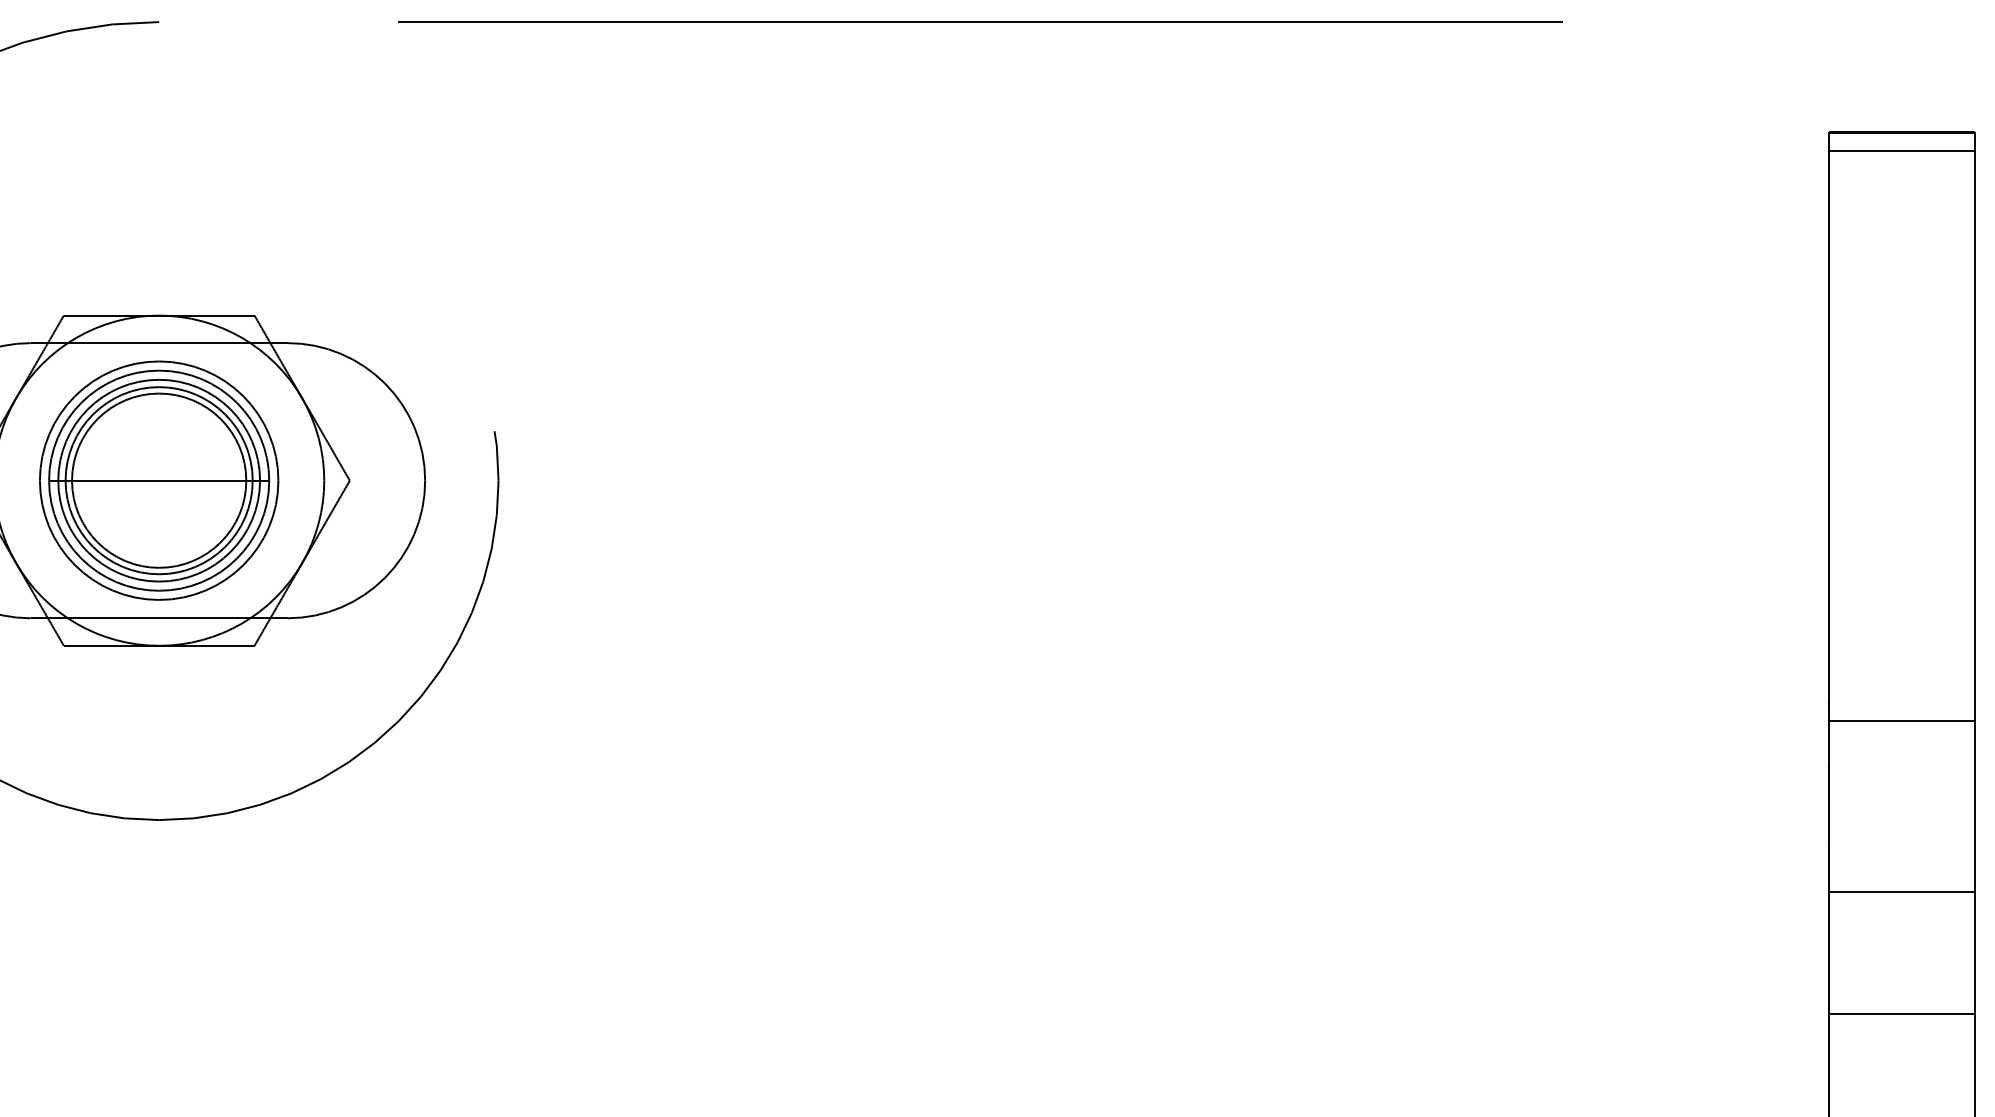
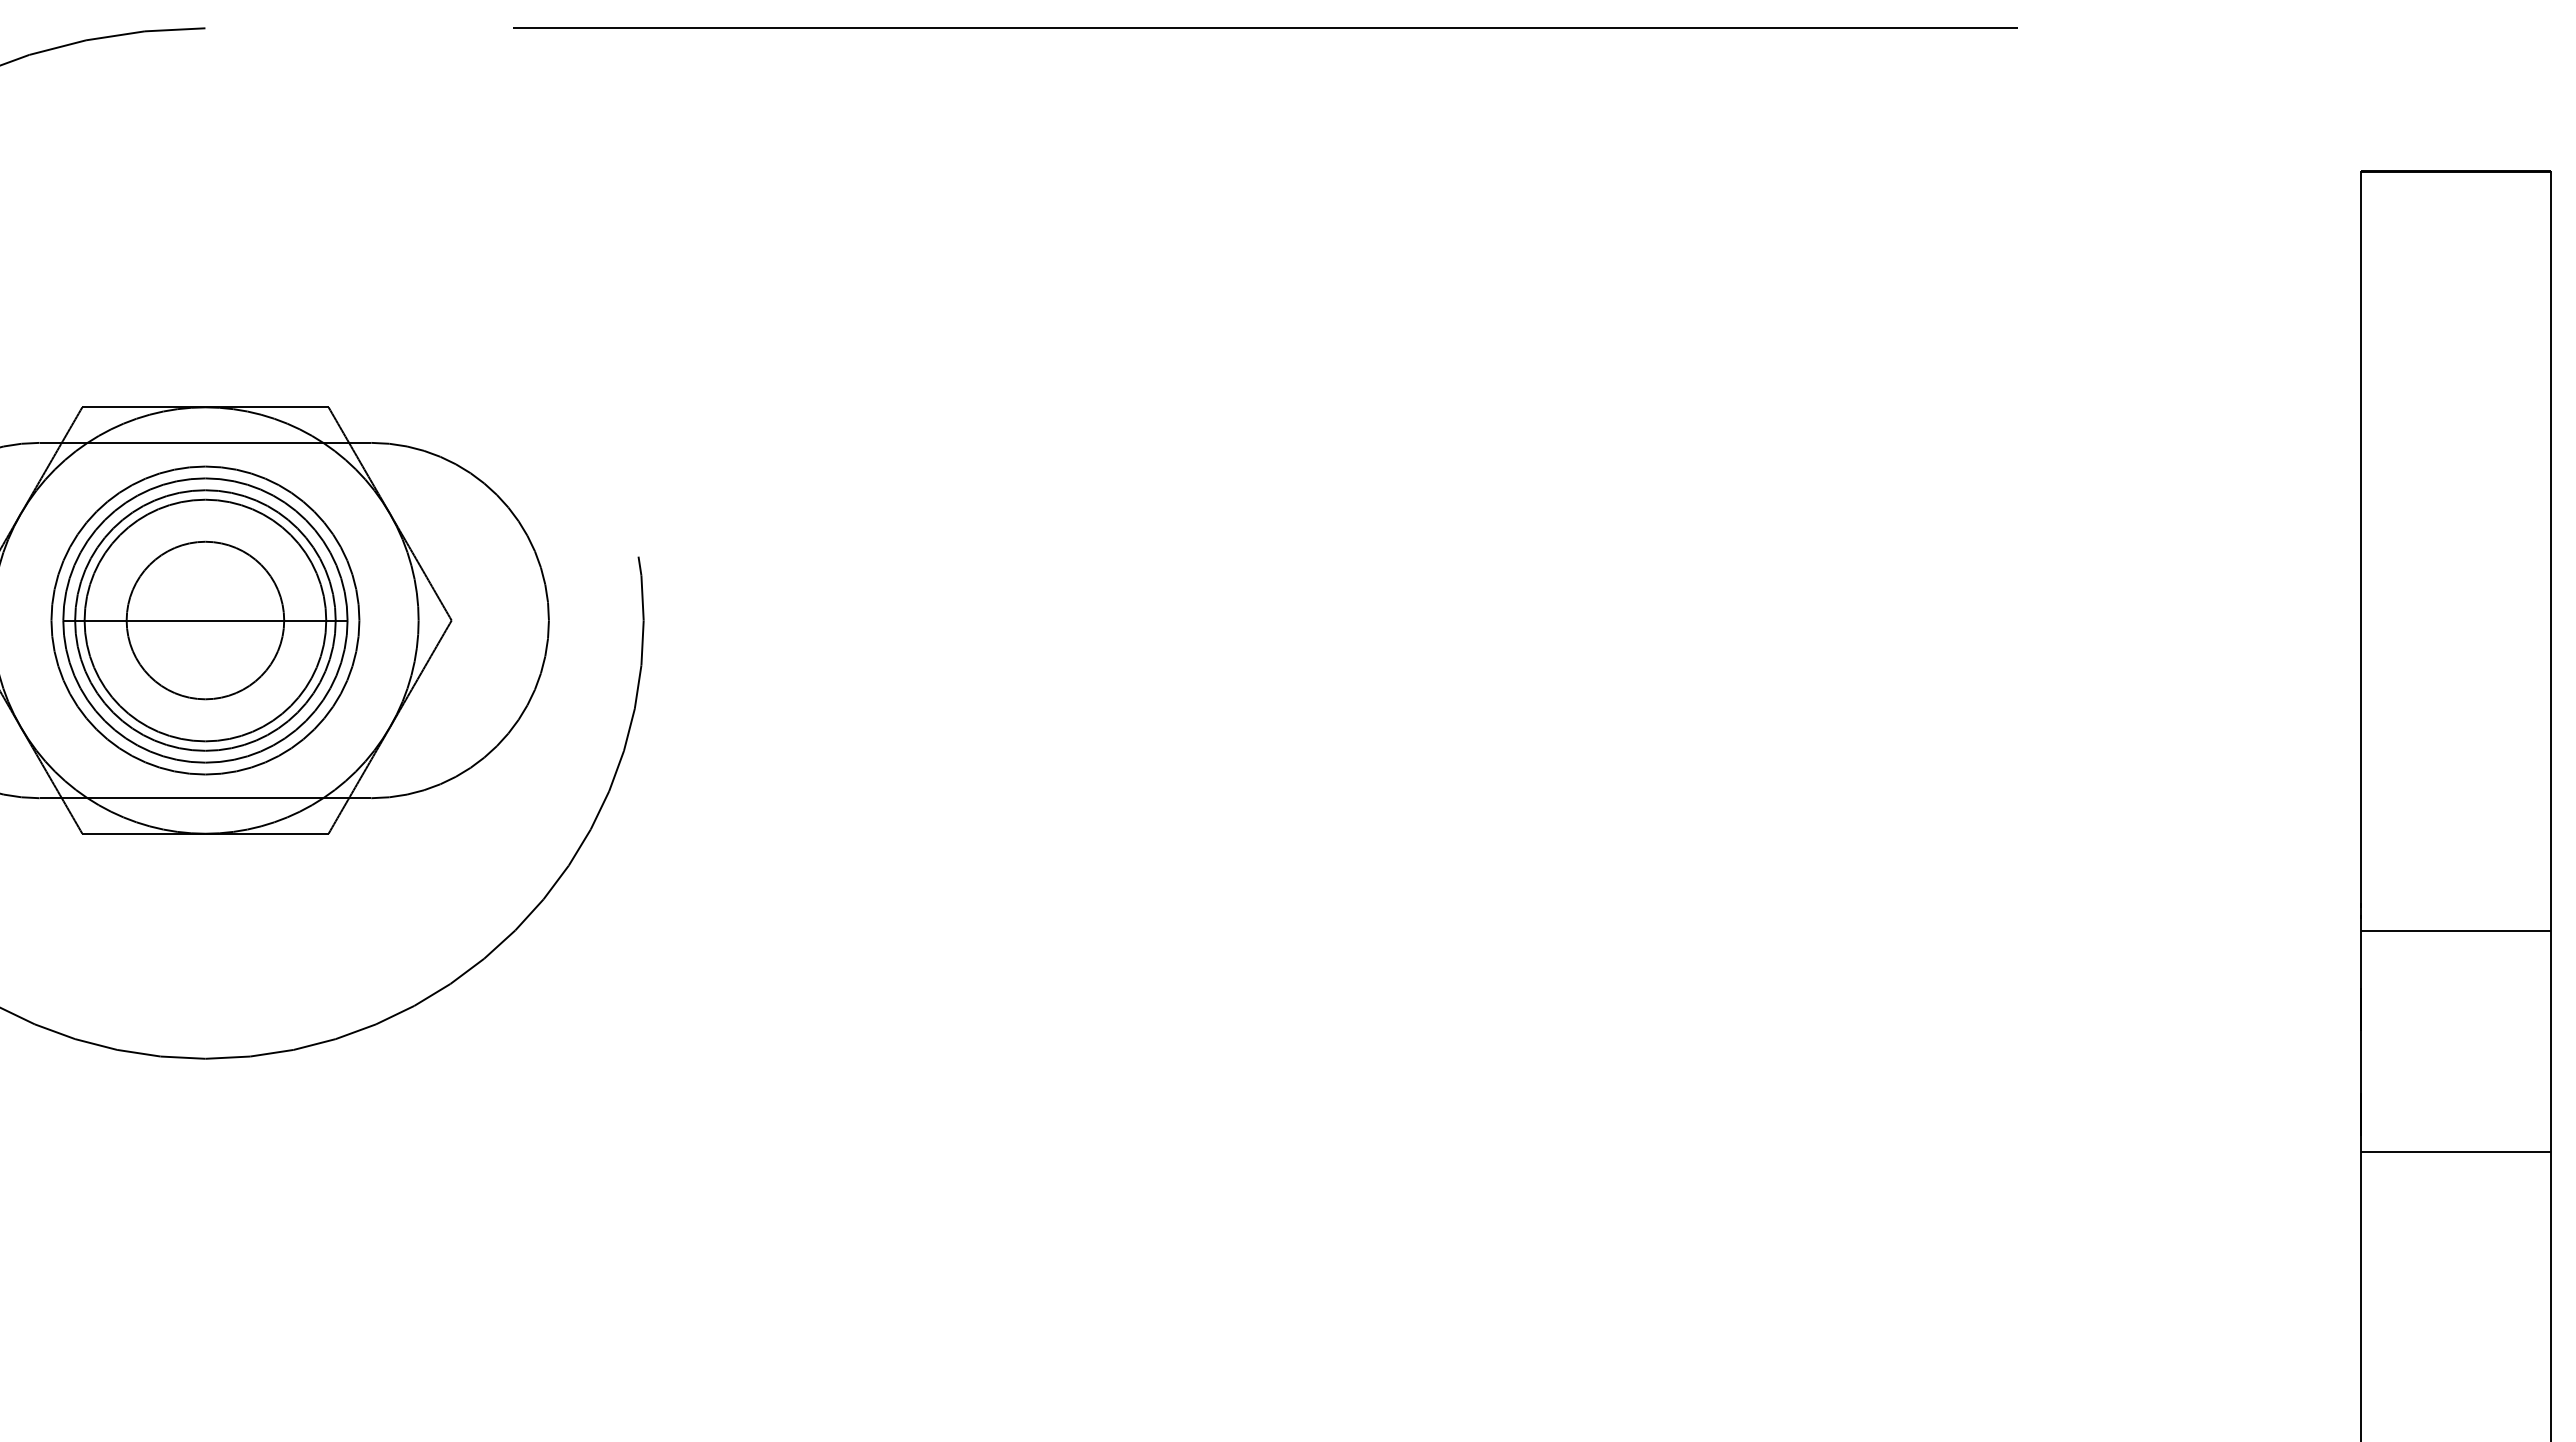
line: (1901, 150) -> (2455, 194), removed
circle: (158, 480) -> (204, 620), size x0.7
line: (1901, 1013) -> (2455, 1308), removed

